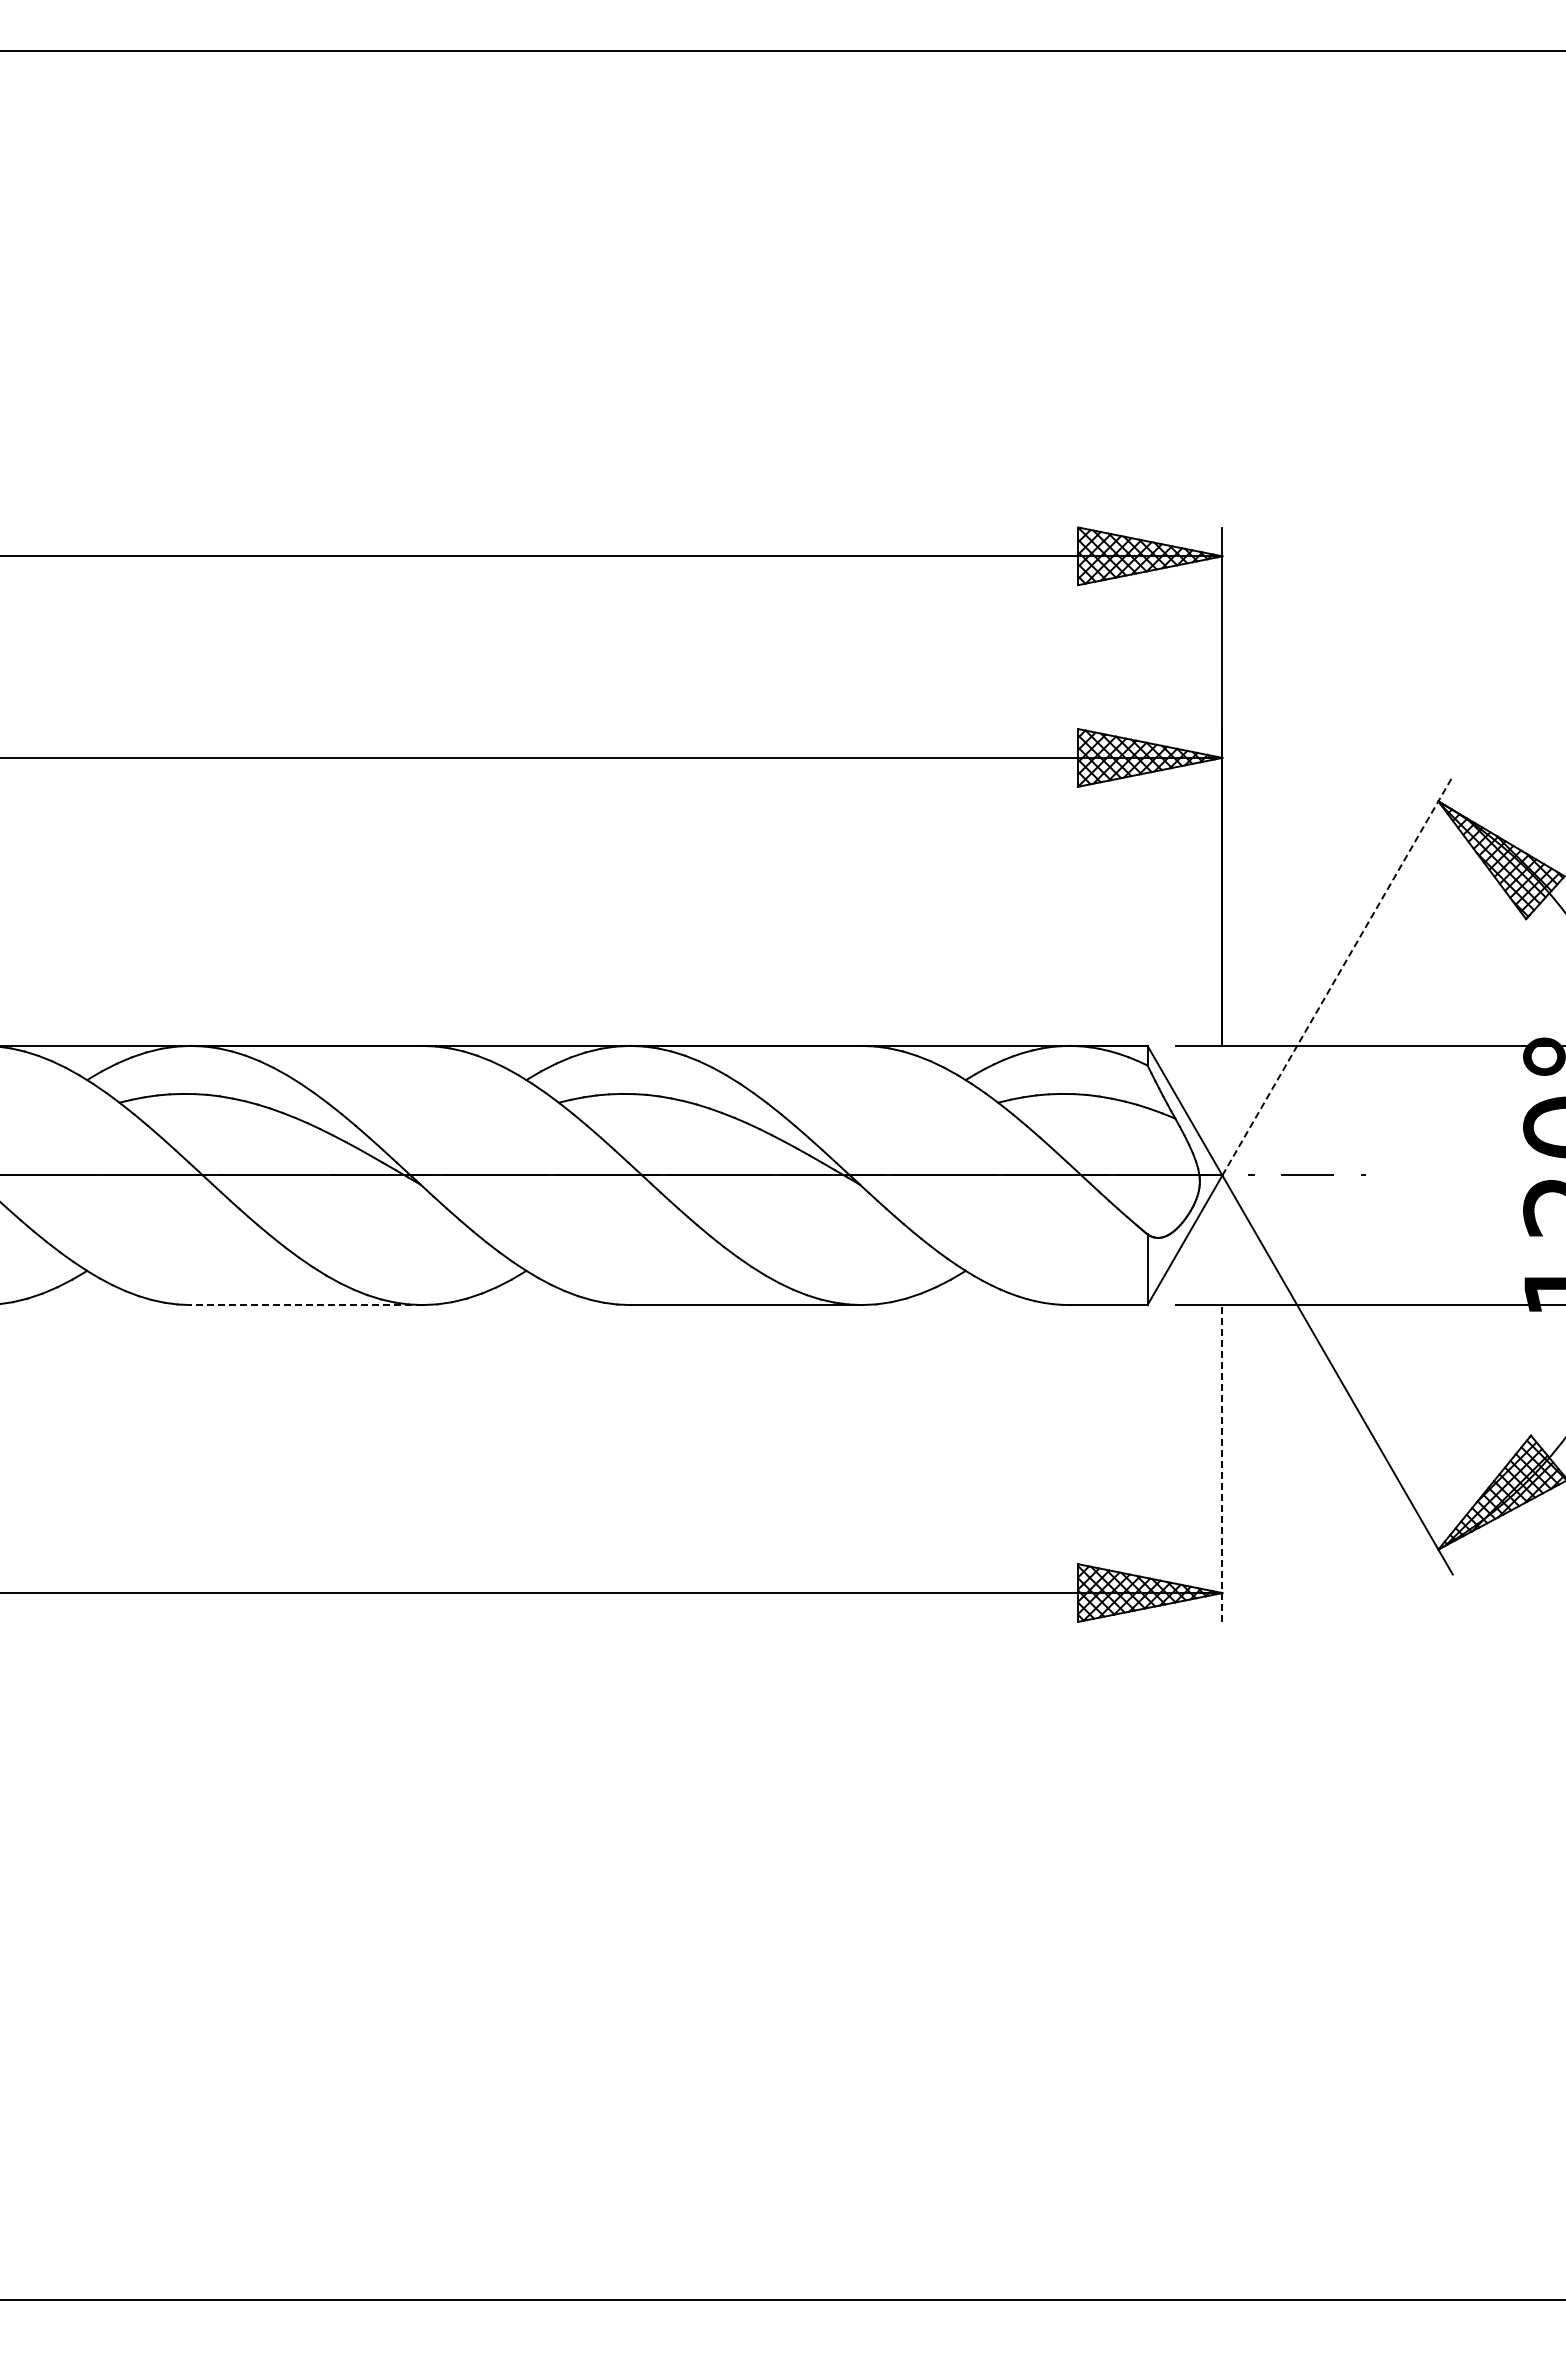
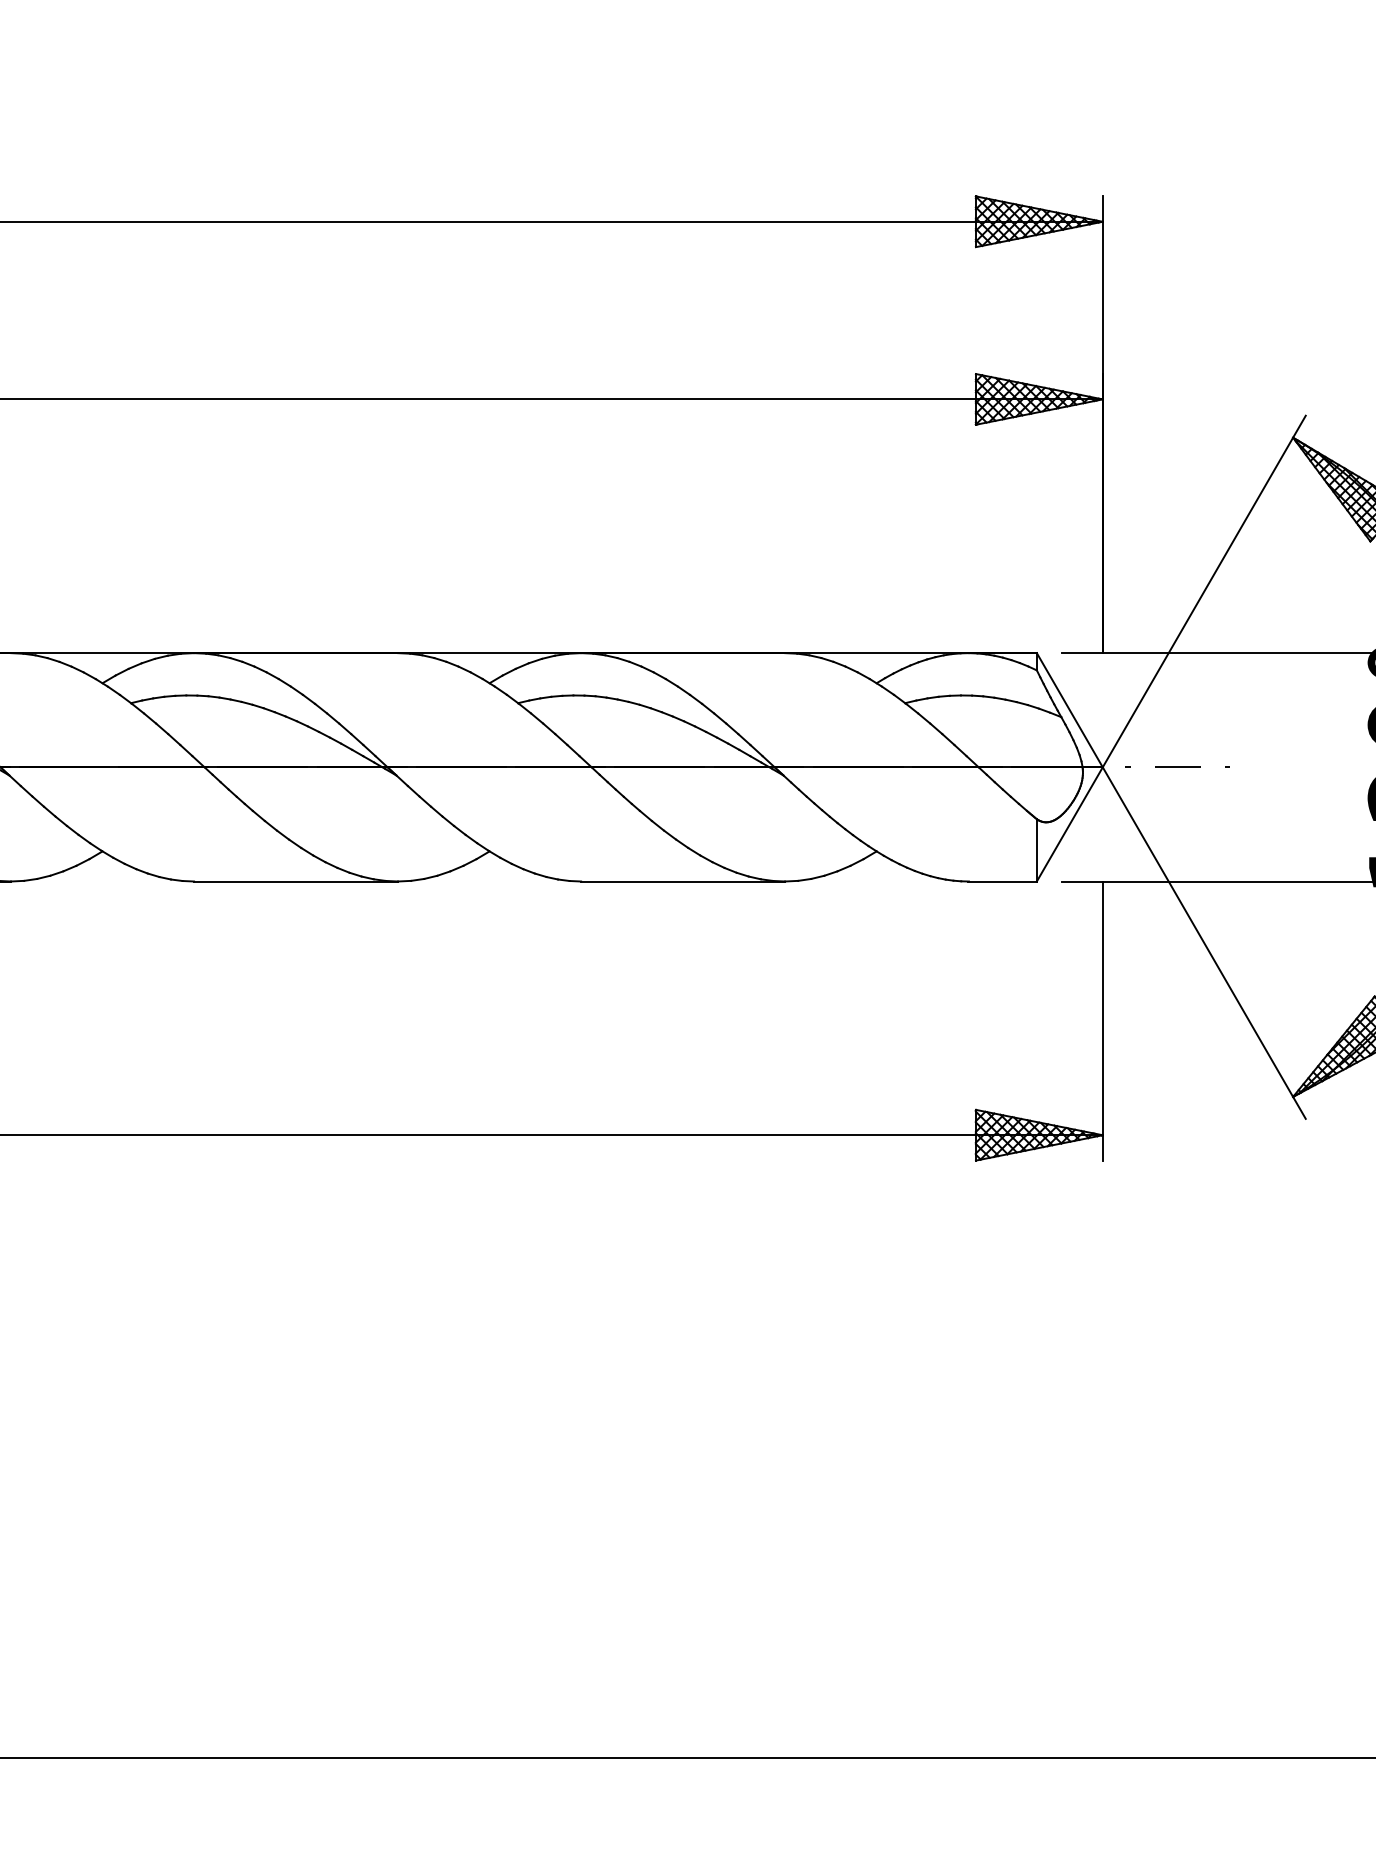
line: (1337, 975) -> (1204, 591), dashed -> solid
line: (306, 1305) -> (295, 881), dashed -> solid
line: (1222, 1462) -> (1102, 1020), dashed -> solid

